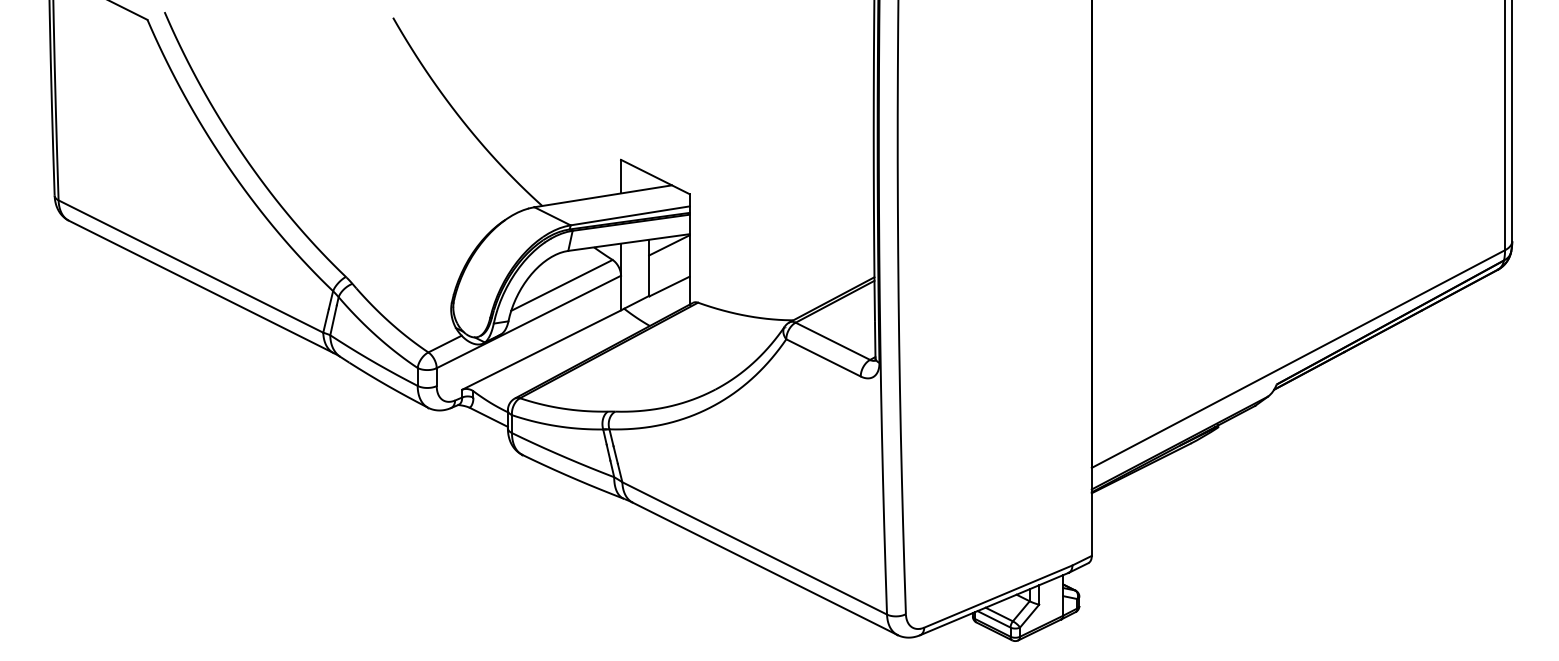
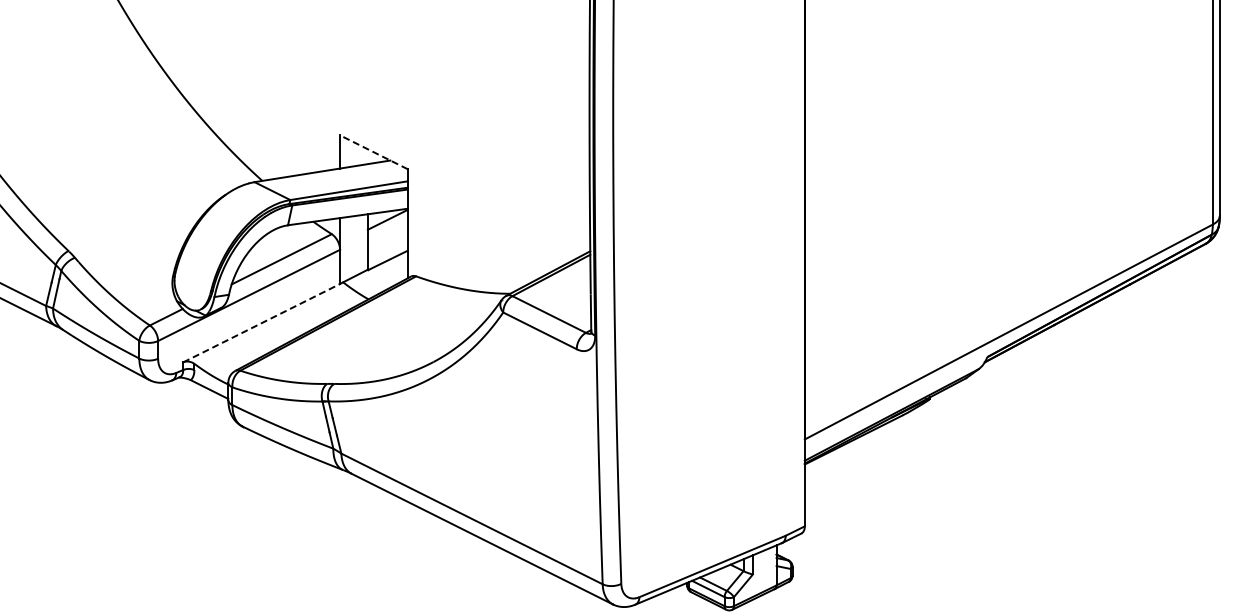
line: (654, 176) -> (373, 151), solid -> dashed
line: (541, 350) -> (261, 323), solid -> dashed

